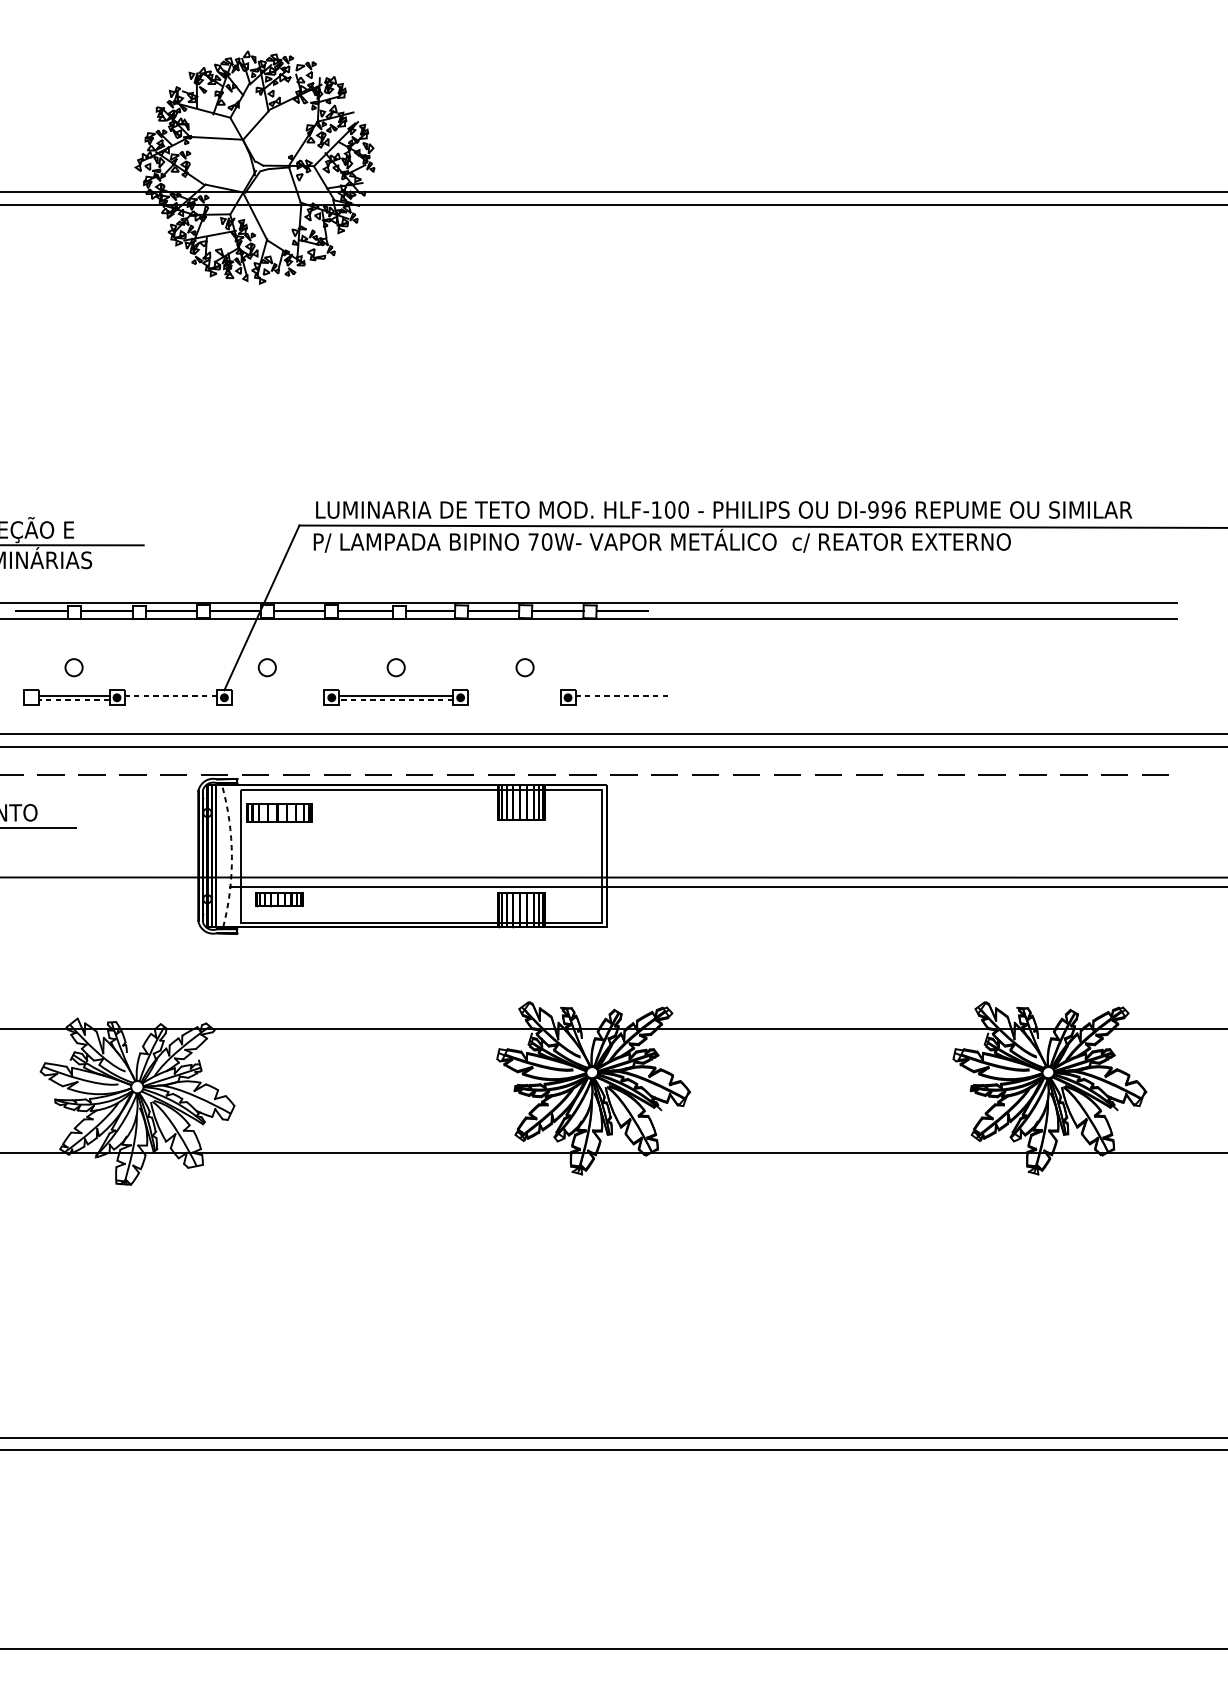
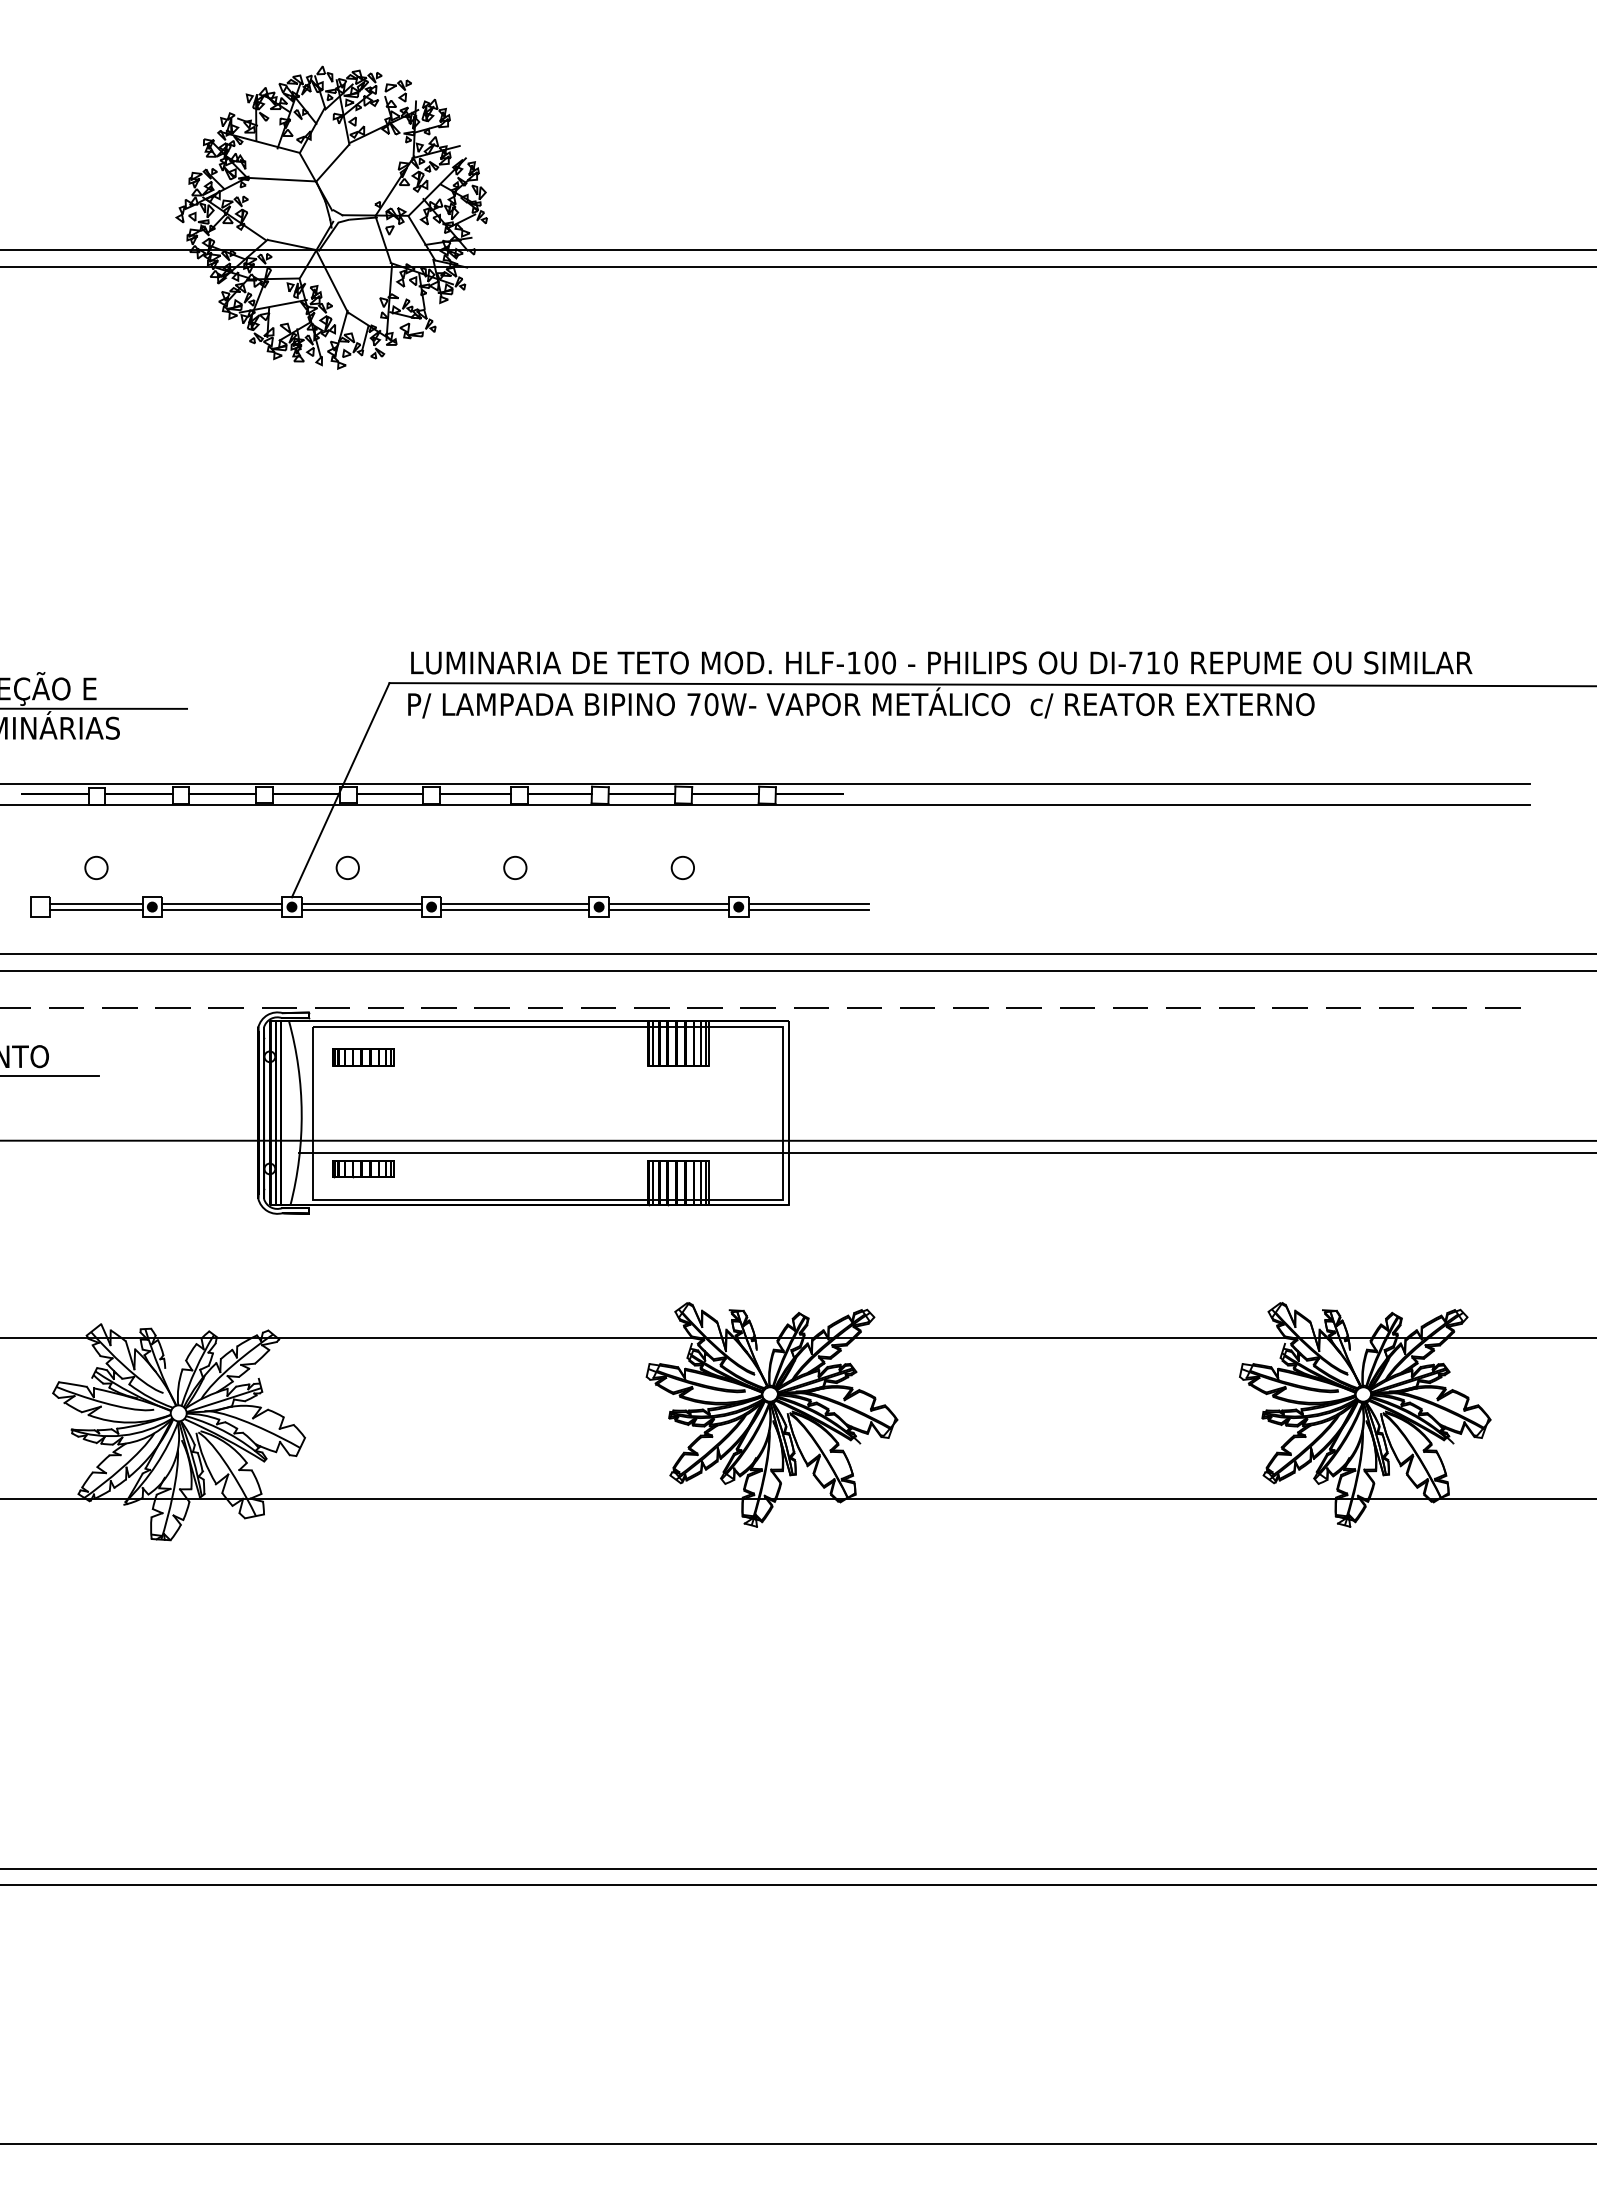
text: (887, 509) -> (1153, 662), DI-996 -> DI-710
line: (170, 695) -> (221, 904), dashed -> solid
line: (277, 695) -> (361, 904), added
line: (514, 695) -> (668, 904), added
line: (621, 695) -> (808, 904), dashed -> solid
line: (73, 699) -> (95, 909), dashed -> solid
line: (170, 699) -> (222, 909), added
line: (277, 699) -> (361, 909), added
line: (395, 699) -> (514, 909), dashed -> solid
line: (514, 699) -> (668, 909), added
line: (621, 699) -> (808, 909), added
part: (279, 813) -> (363, 1057), size x0.71
arc: (231, 856) -> (301, 1113), dashed -> solid

